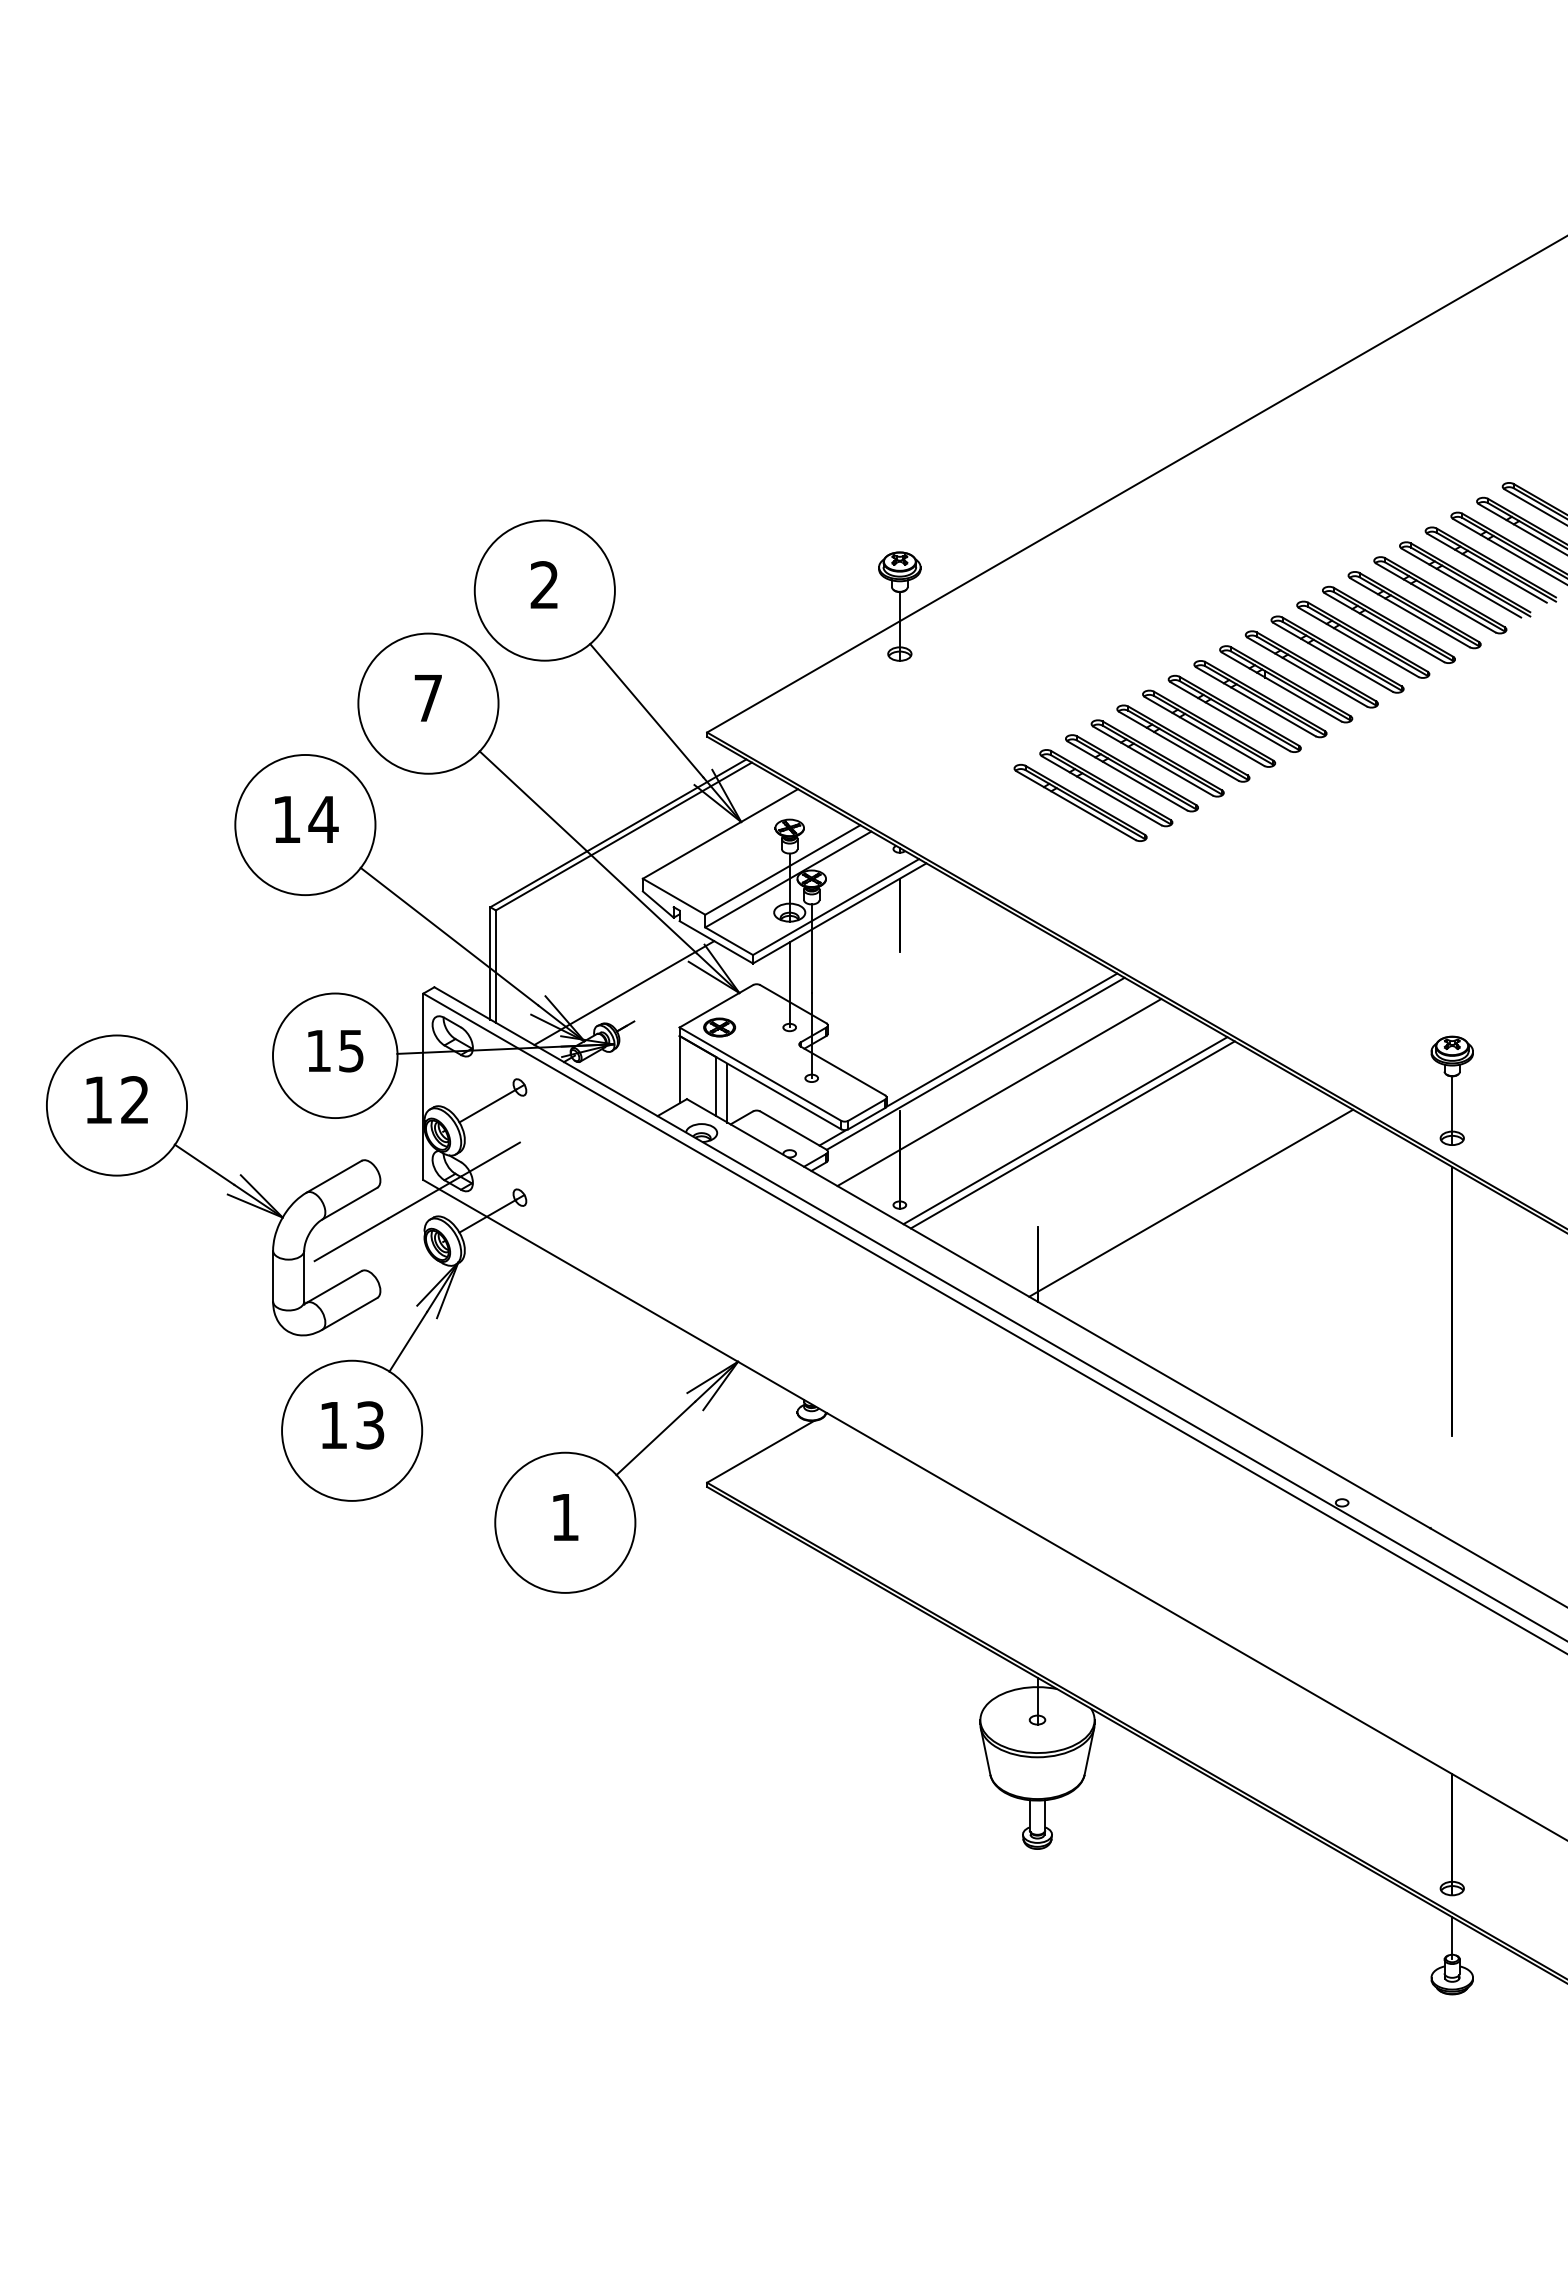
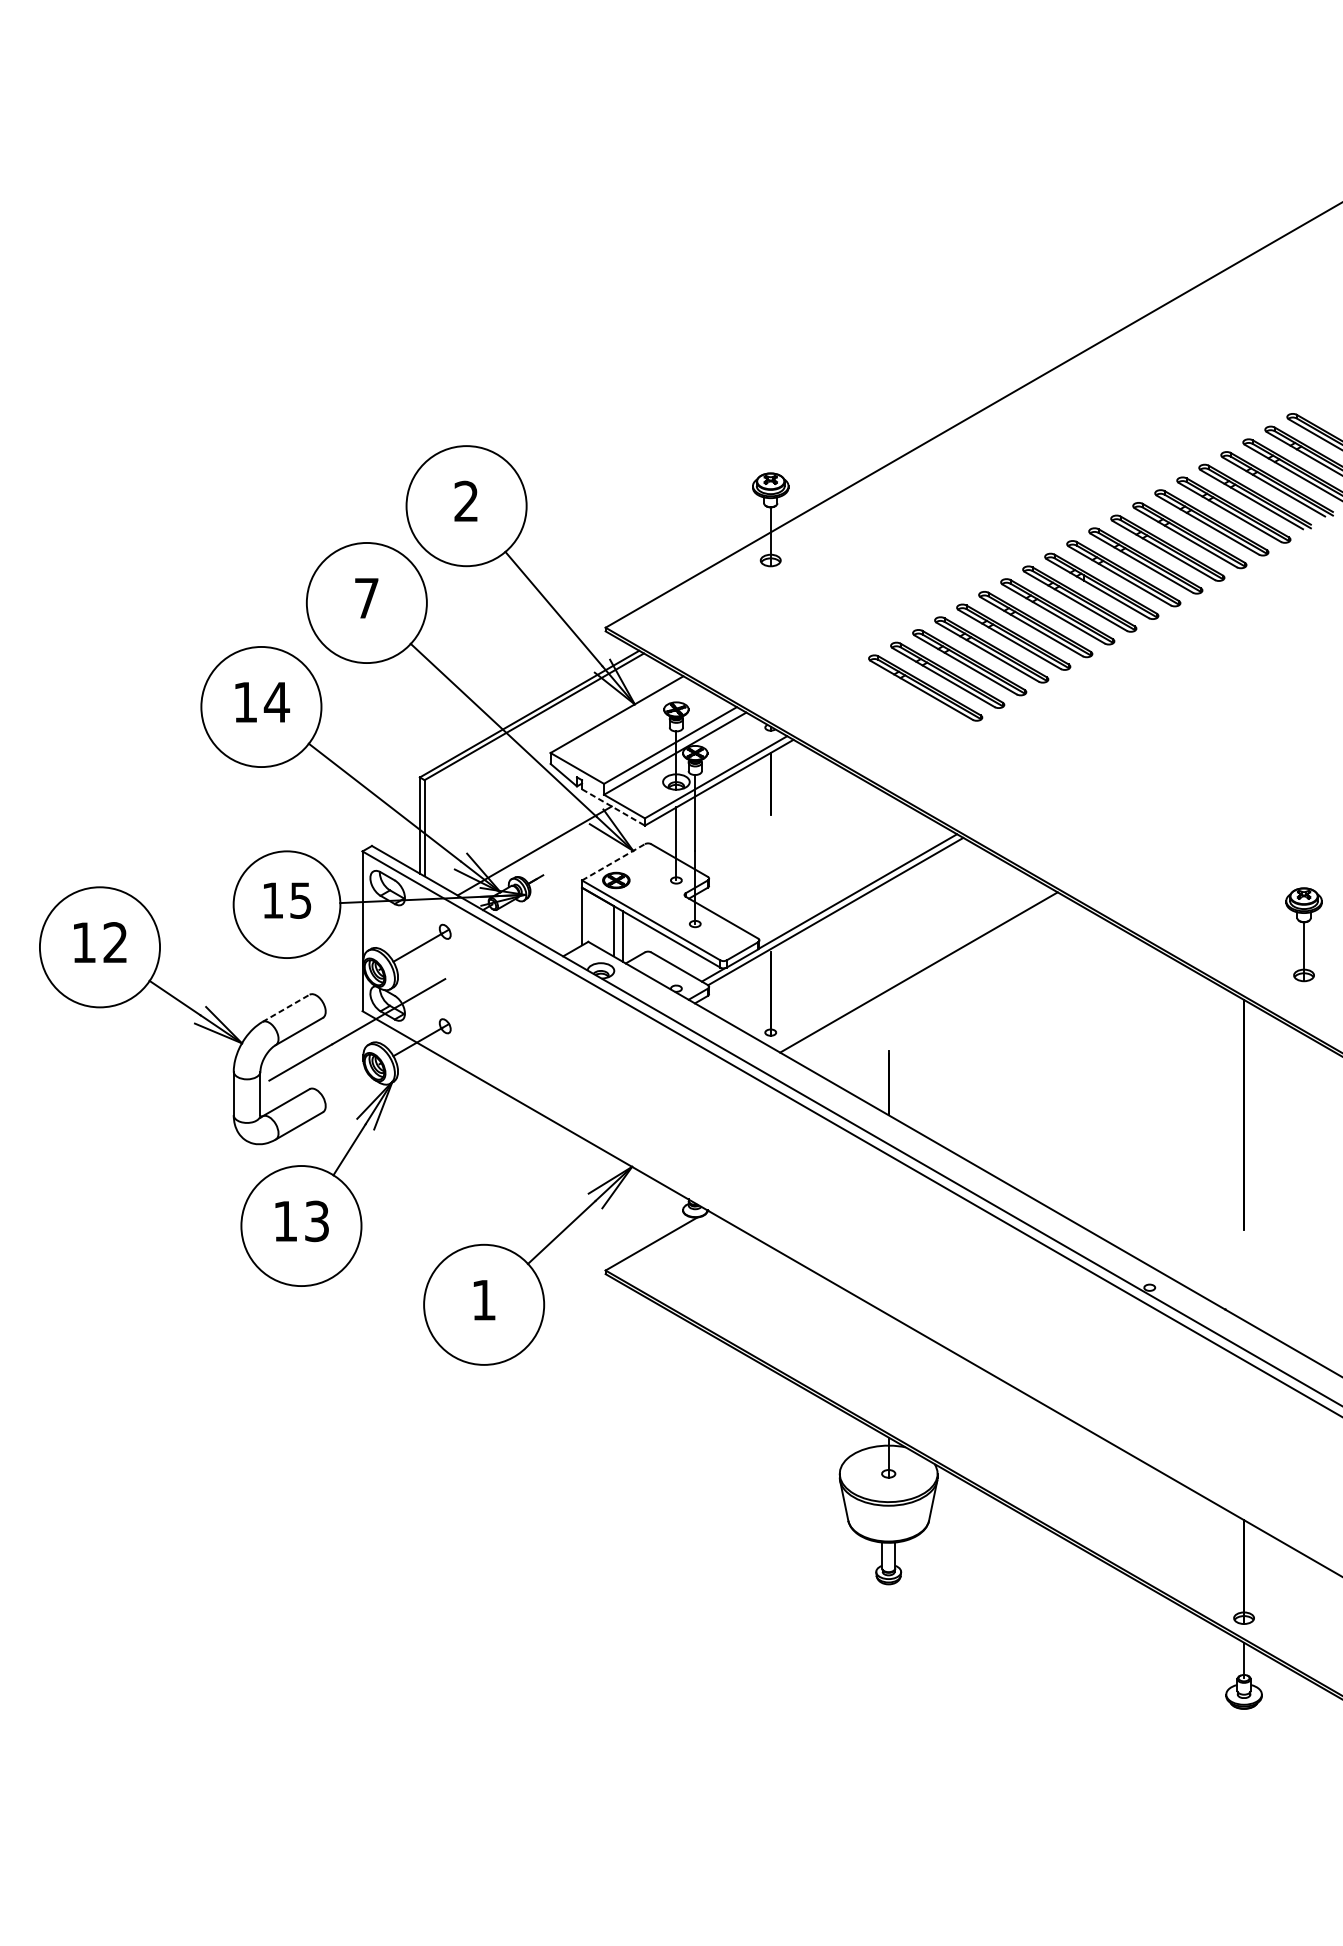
line: (716, 942) -> (613, 807), solid -> dashed
line: (716, 1006) -> (613, 862), solid -> dashed
part: (1451, 1090) -> (1303, 934), moved
line: (999, 1092) -> (856, 936), removed
line: (1065, 1130) -> (912, 968), removed
line: (334, 1176) -> (286, 1008), solid -> dashed
line: (1191, 1202) -> (1020, 1030), removed

